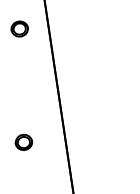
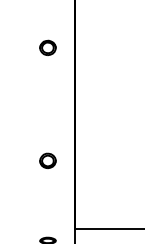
part: (23, 142) -> (47, 160), moved

